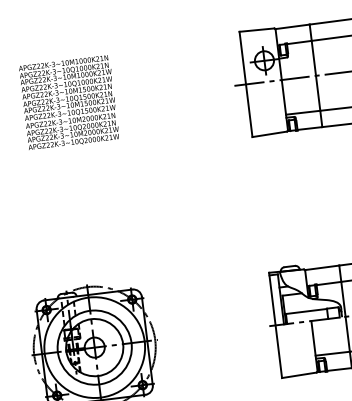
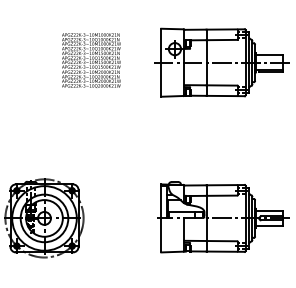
text: (69, 102) -> (91, 60), moved

